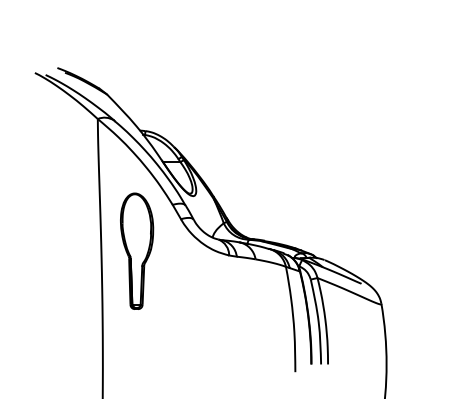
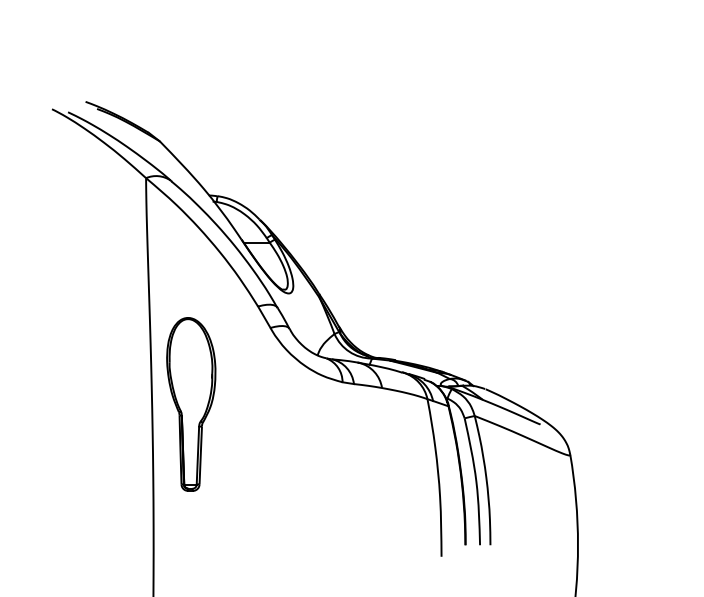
part: (137, 250) -> (191, 403), moved

